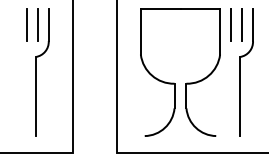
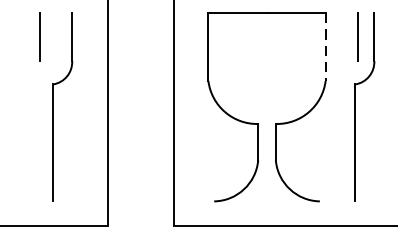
line: (37, 24) -> (55, 36), removed
line: (231, 24) -> (342, 36), removed
line: (220, 31) -> (326, 46), solid -> dashed

